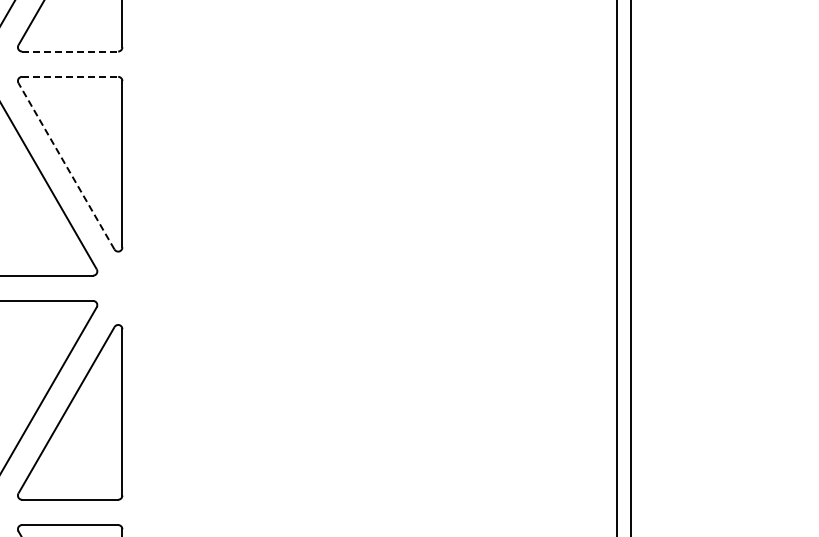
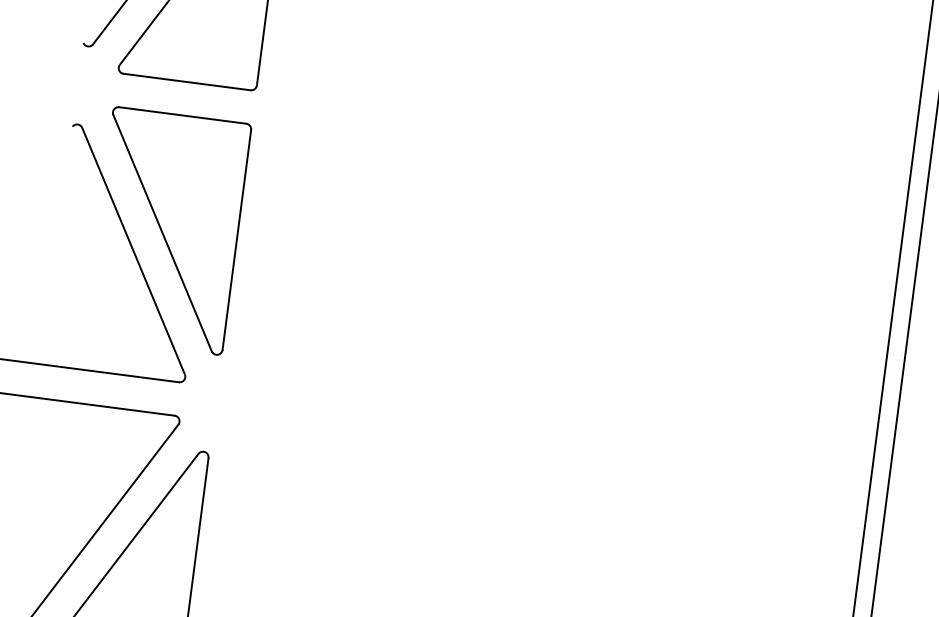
line: (70, 51) -> (187, 82), dashed -> solid
line: (70, 76) -> (183, 115), dashed -> solid
line: (66, 165) -> (162, 232), dashed -> solid

